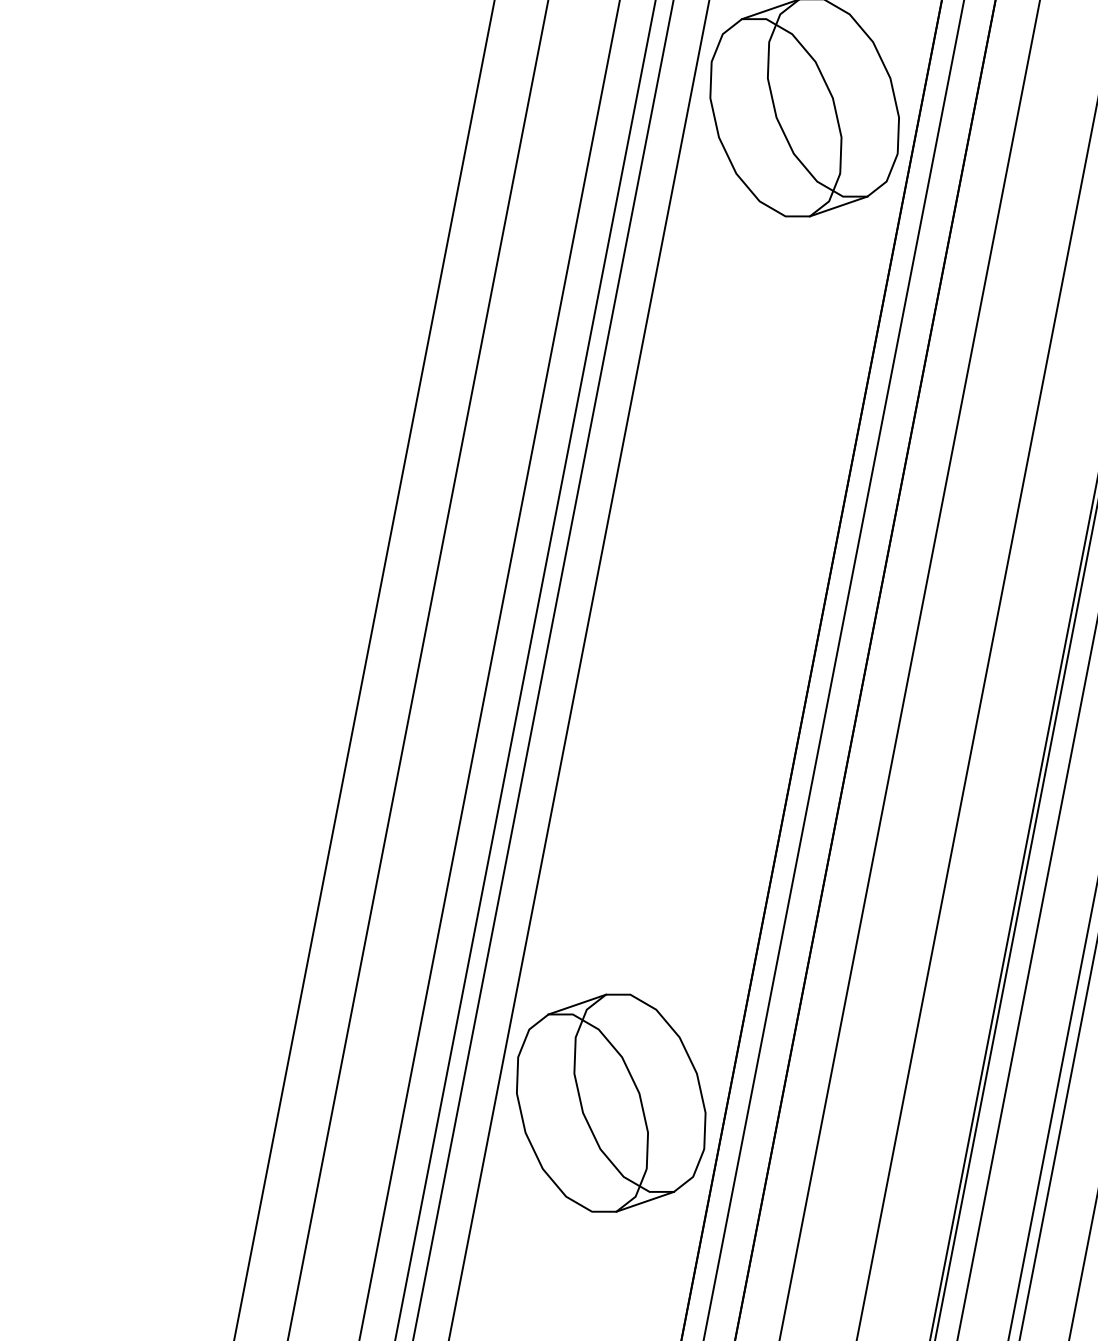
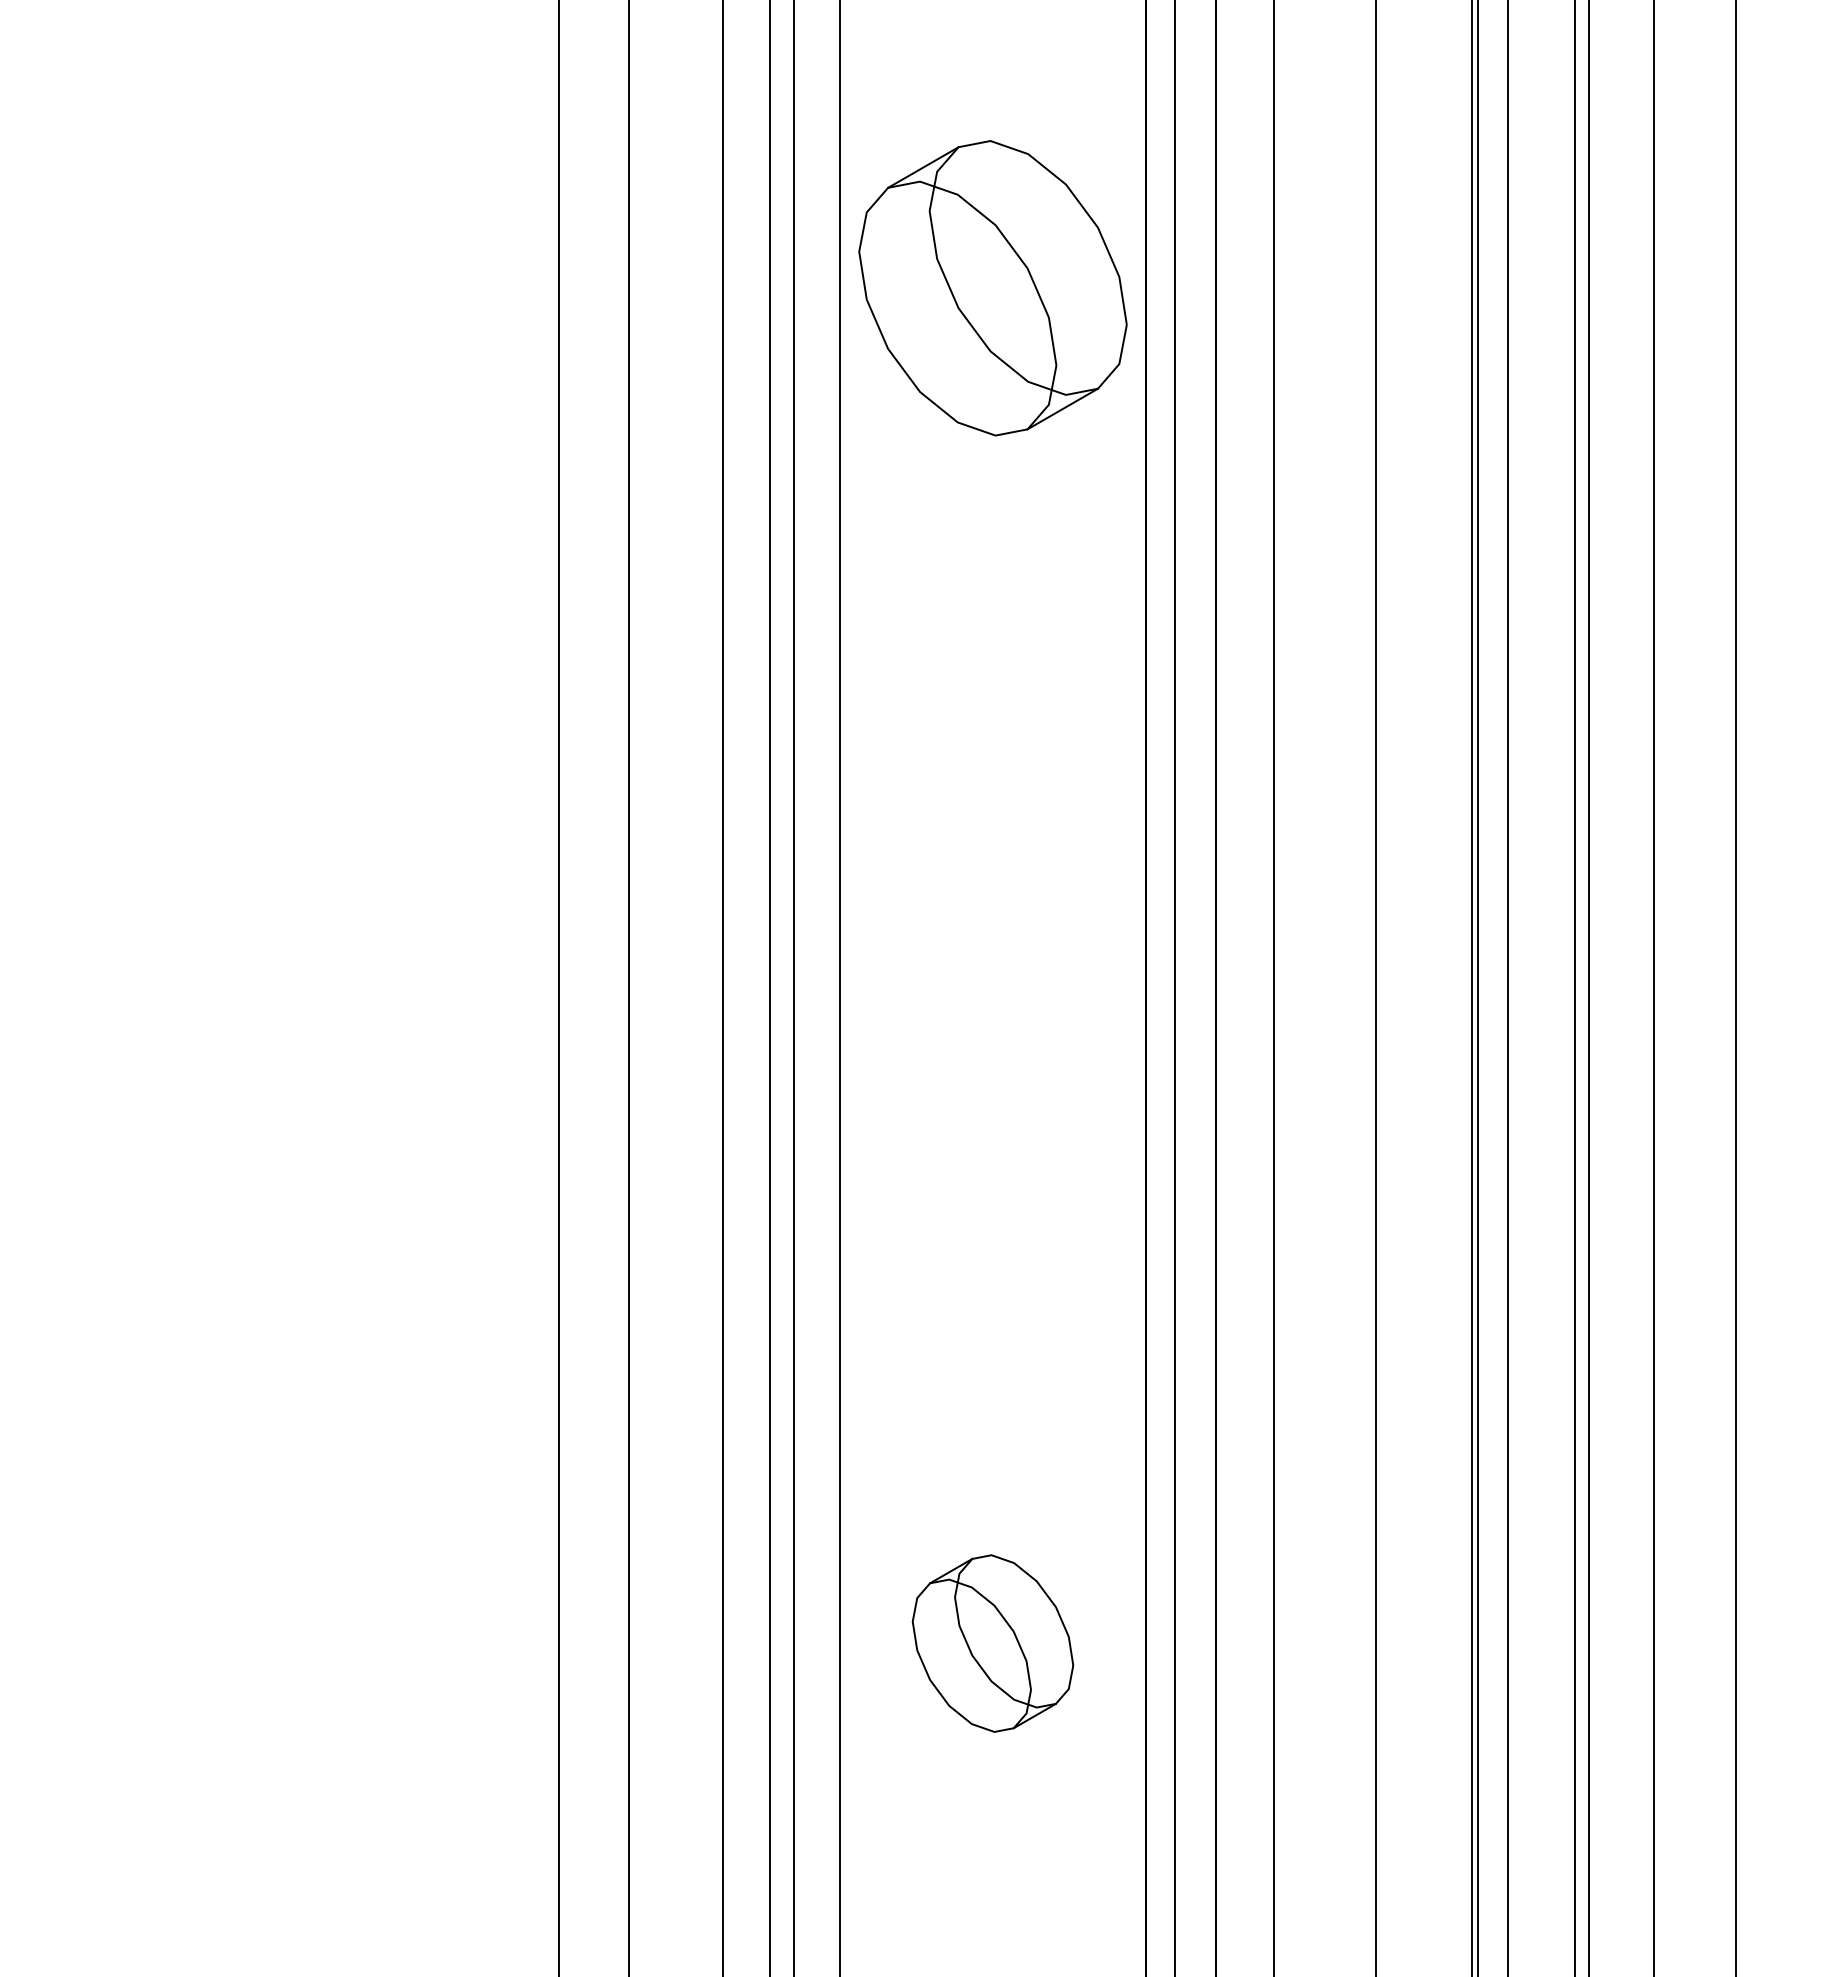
part: (610, 1103) -> (992, 1643), size x0.6

